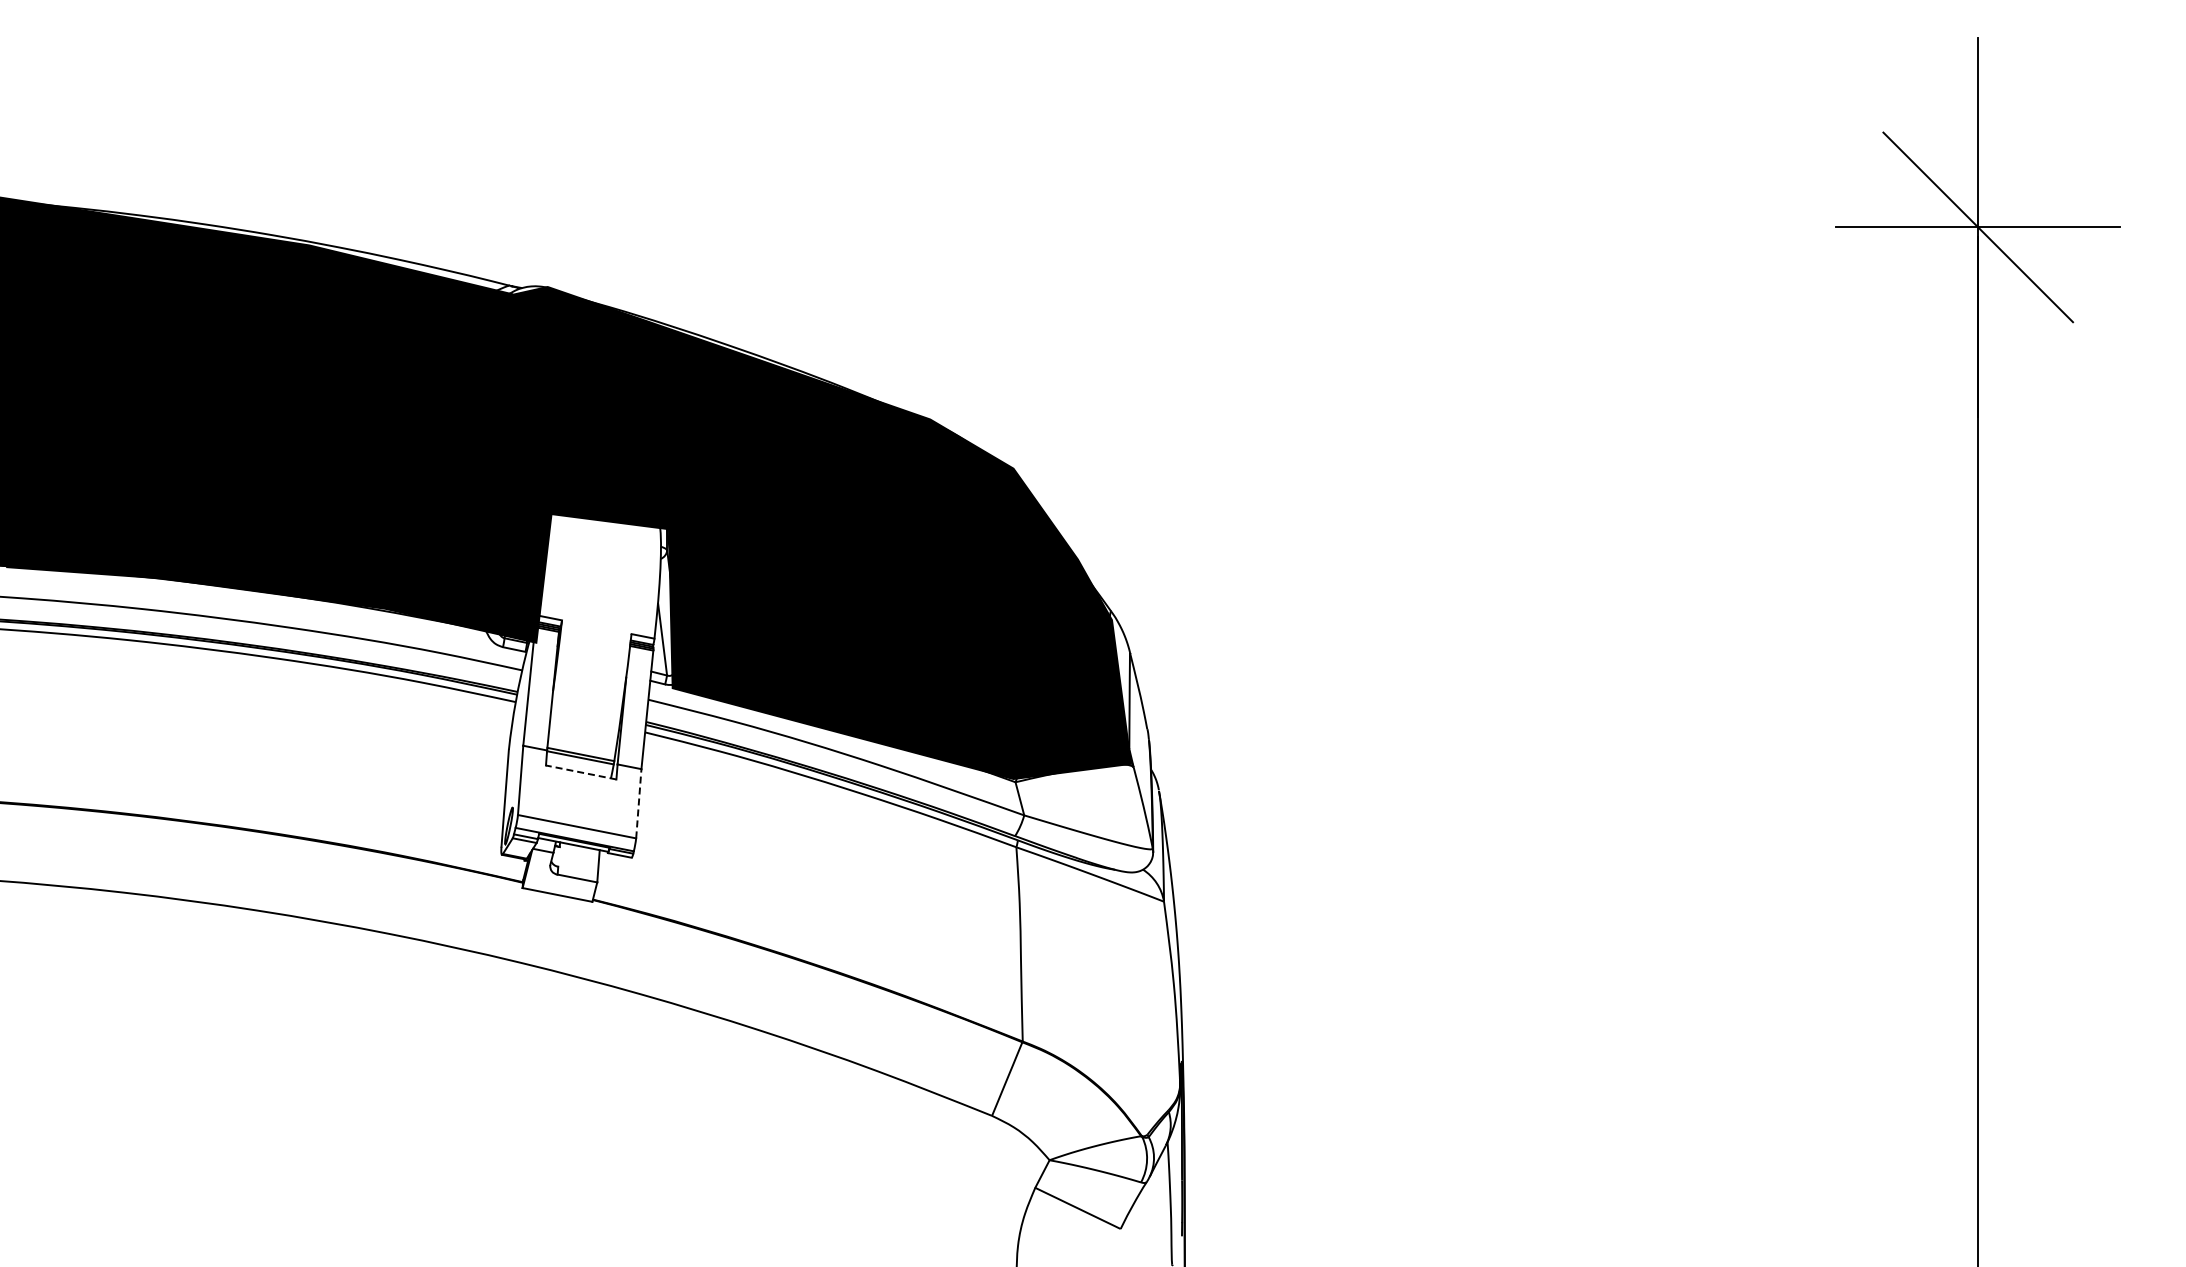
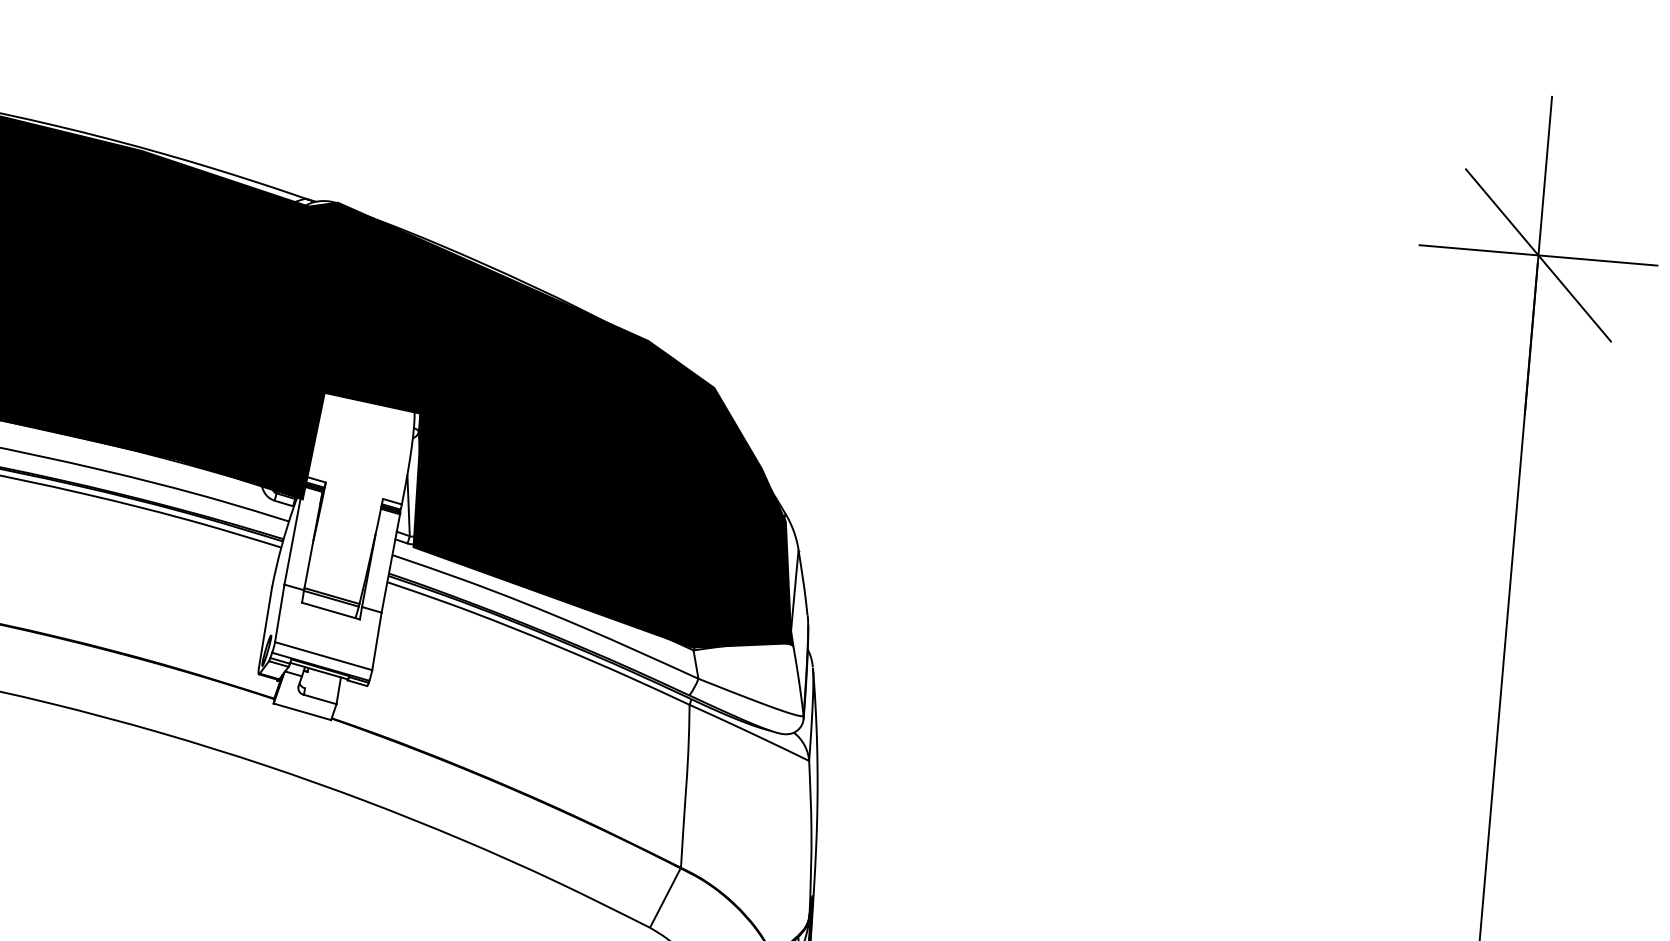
line: (581, 772) -> (331, 611), dashed -> solid
line: (638, 803) -> (376, 641), dashed -> solid

